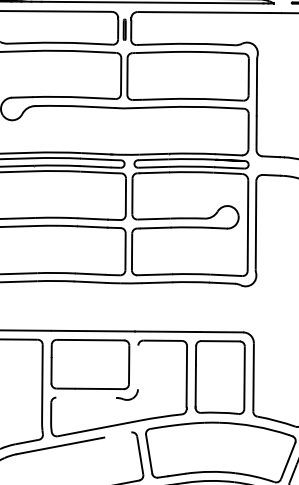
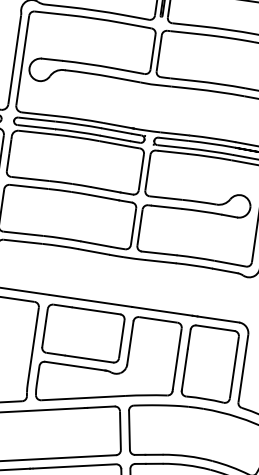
line: (138, 367) -> (130, 343), added
line: (86, 397) -> (75, 365), added
line: (117, 434) -> (100, 406), added

